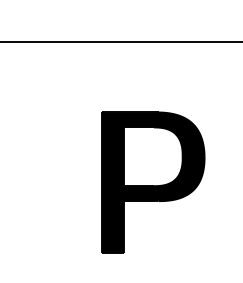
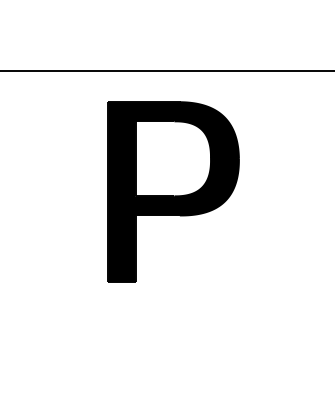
part: (153, 182) -> (173, 191), moved

